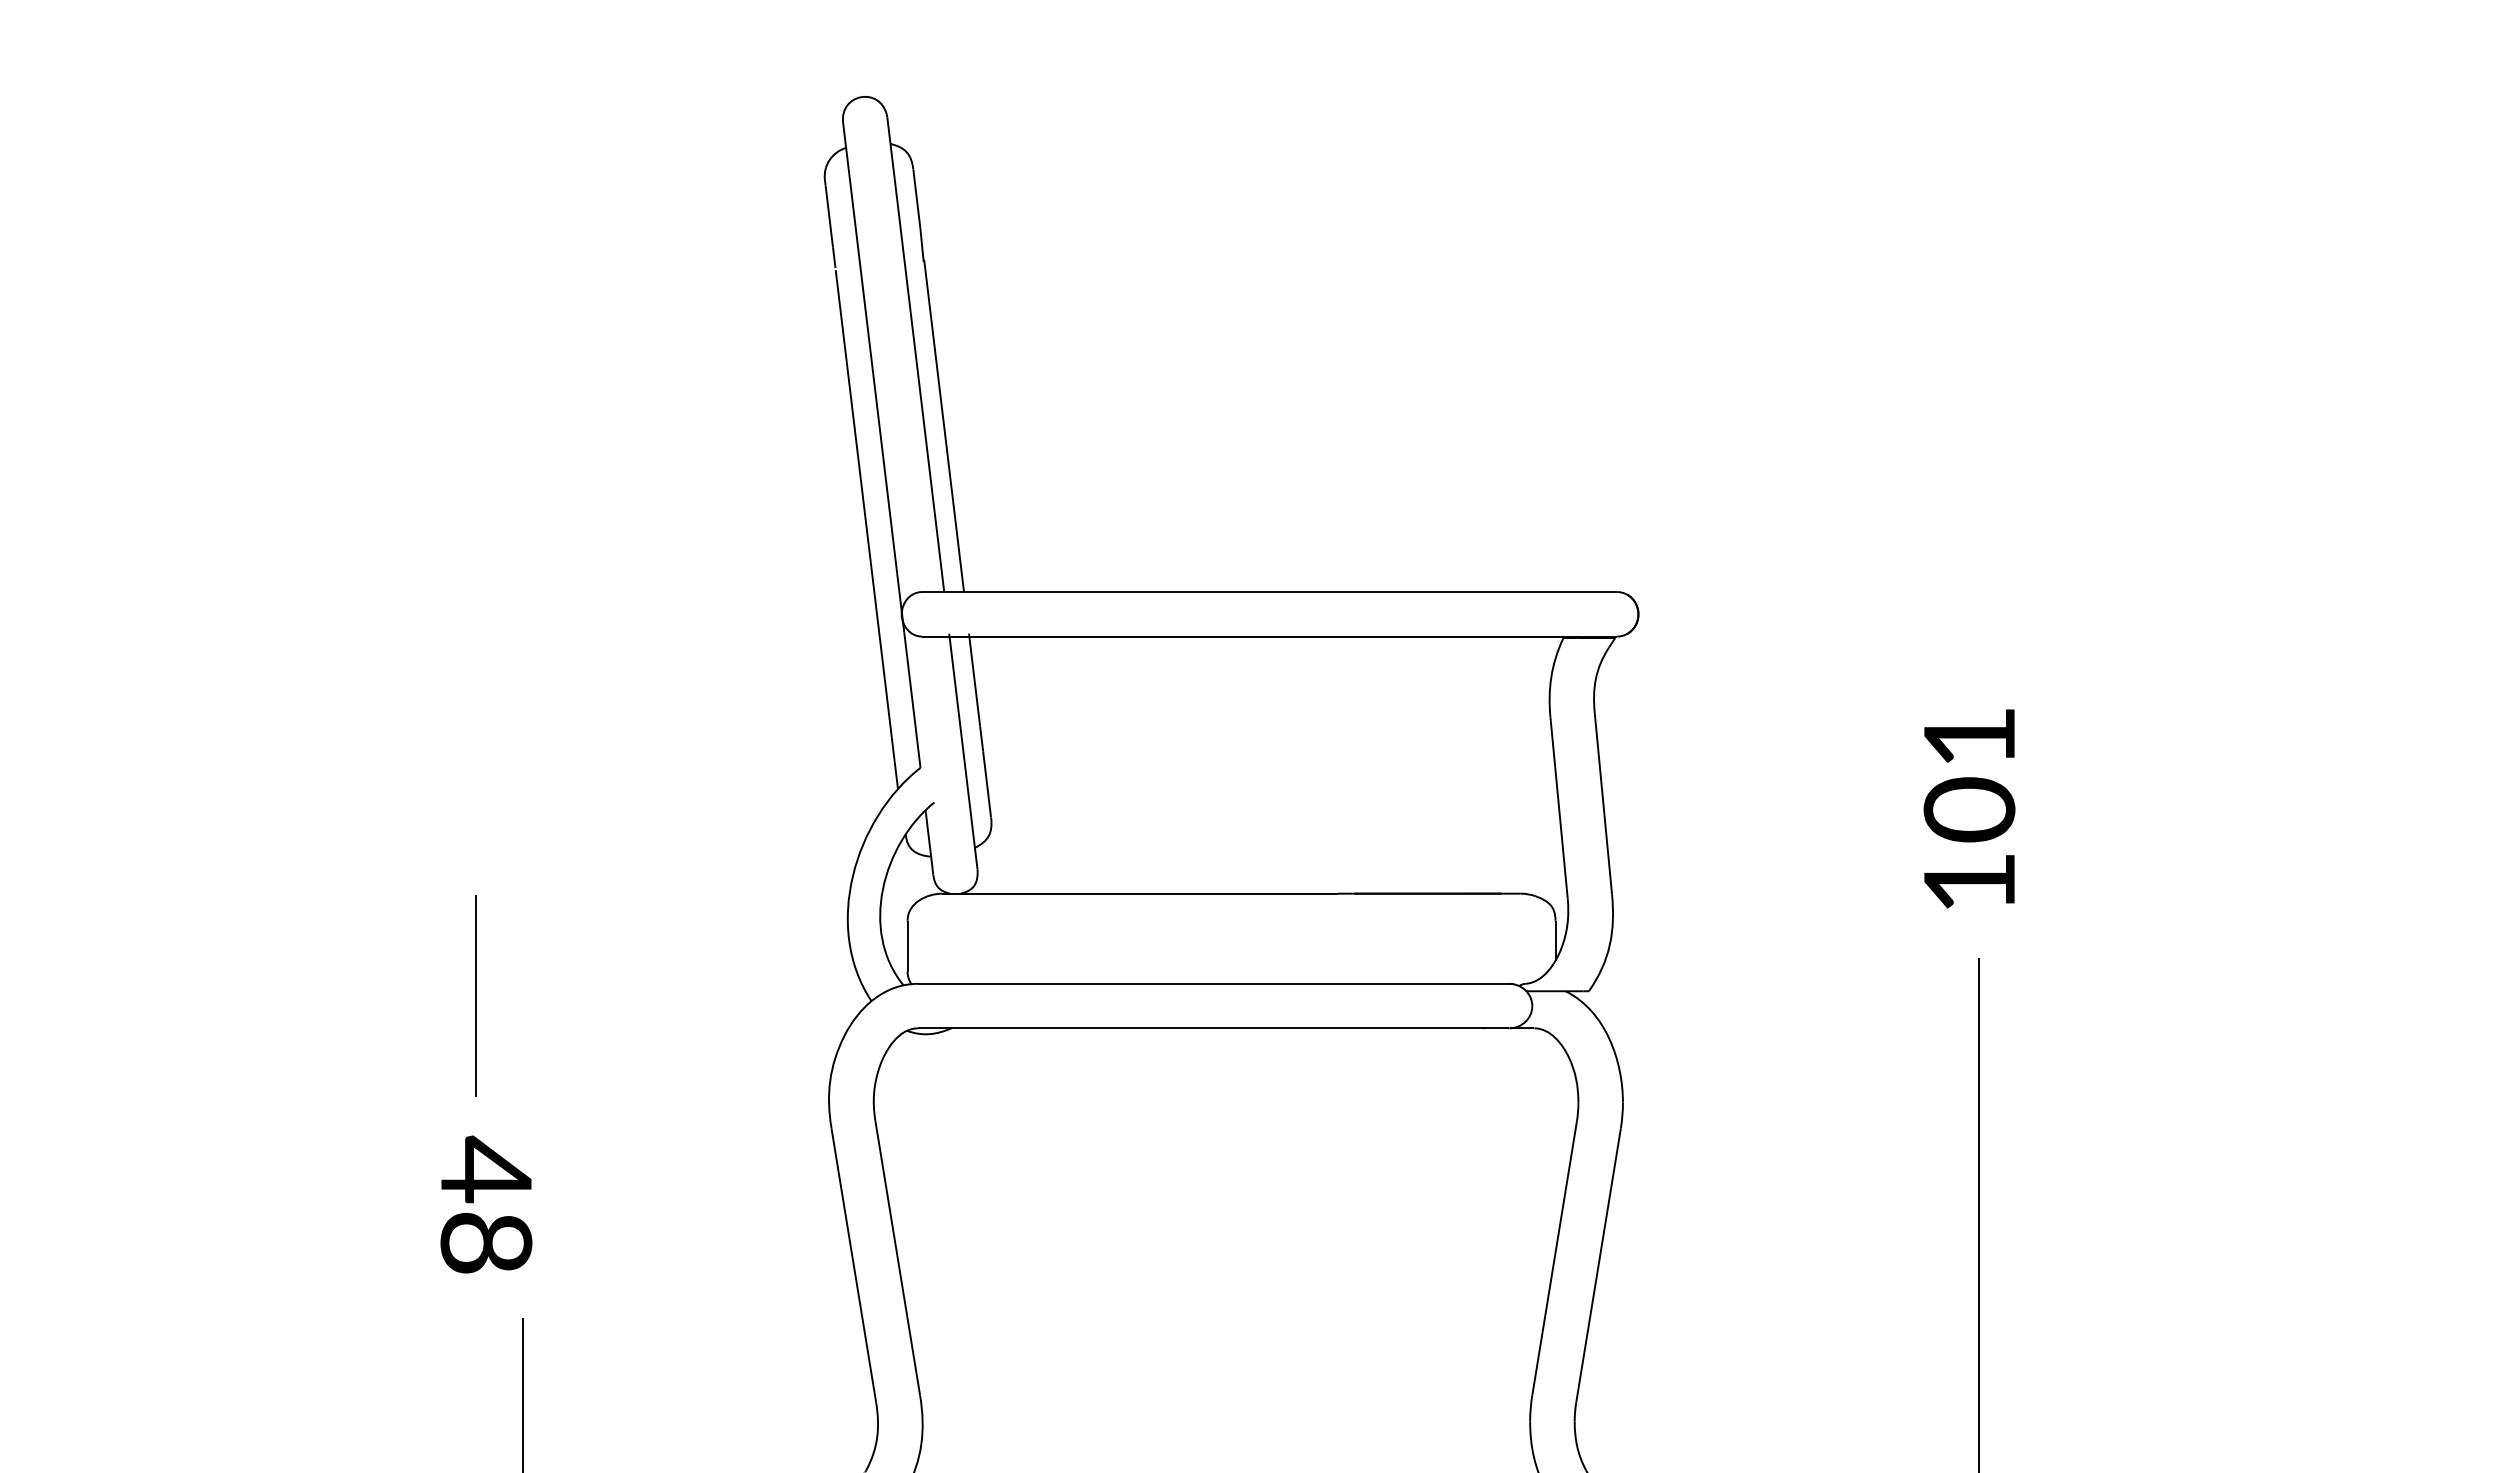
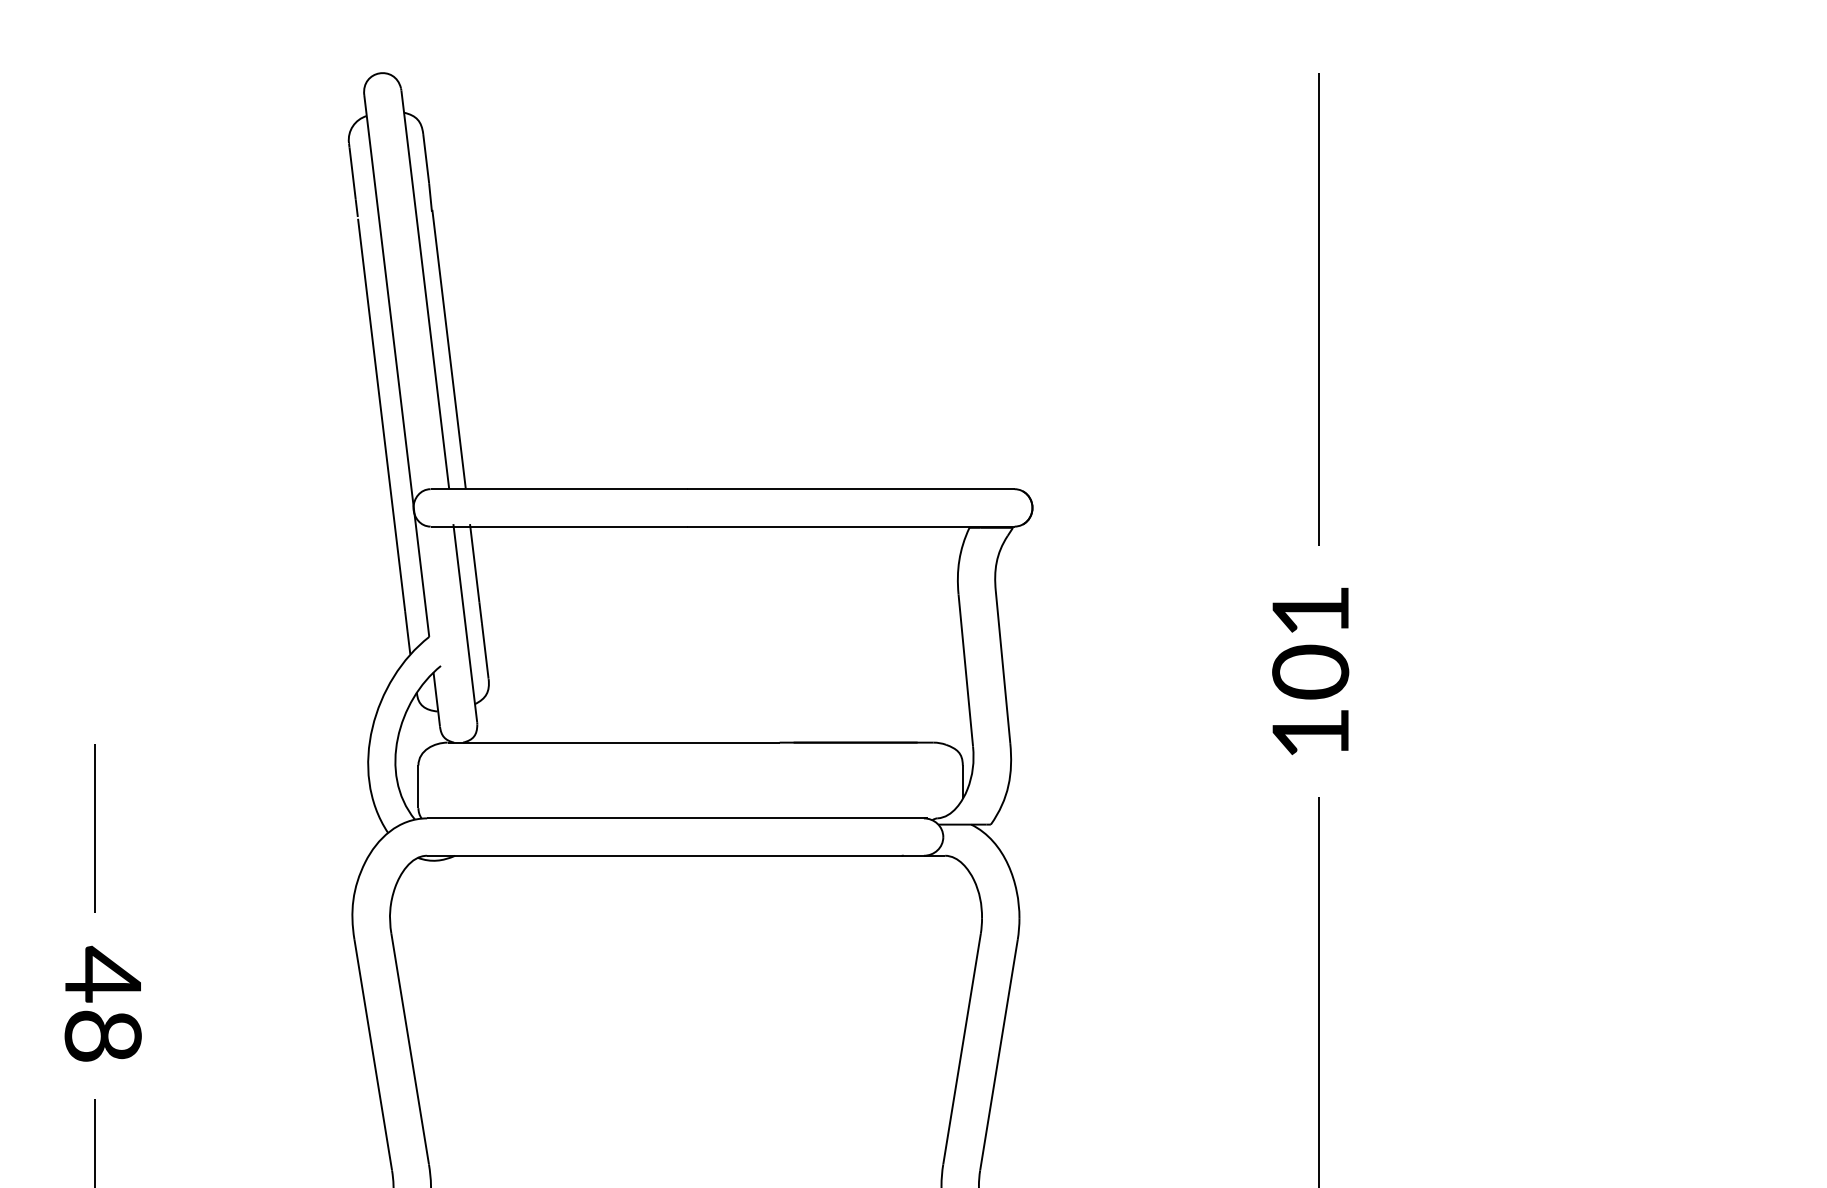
line: (1978, 378) -> (1318, 309), added
line: (475, 995) -> (94, 828), moved
text: (486, 1204) -> (103, 1003), moved

